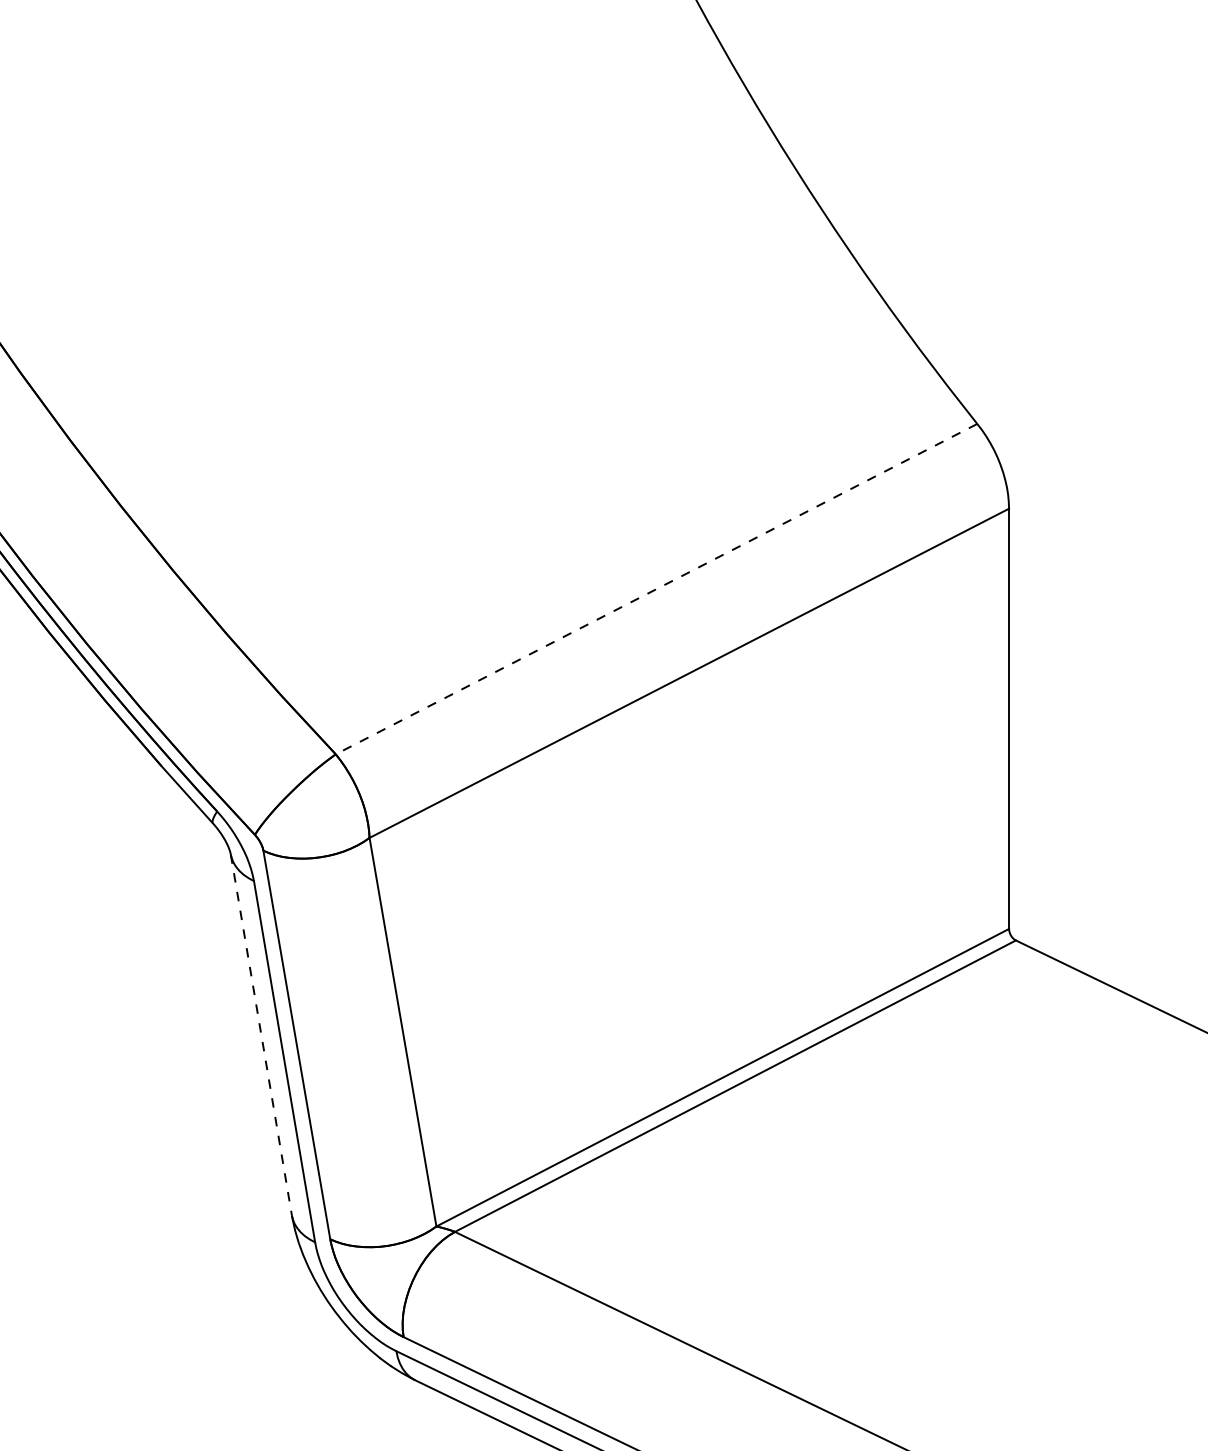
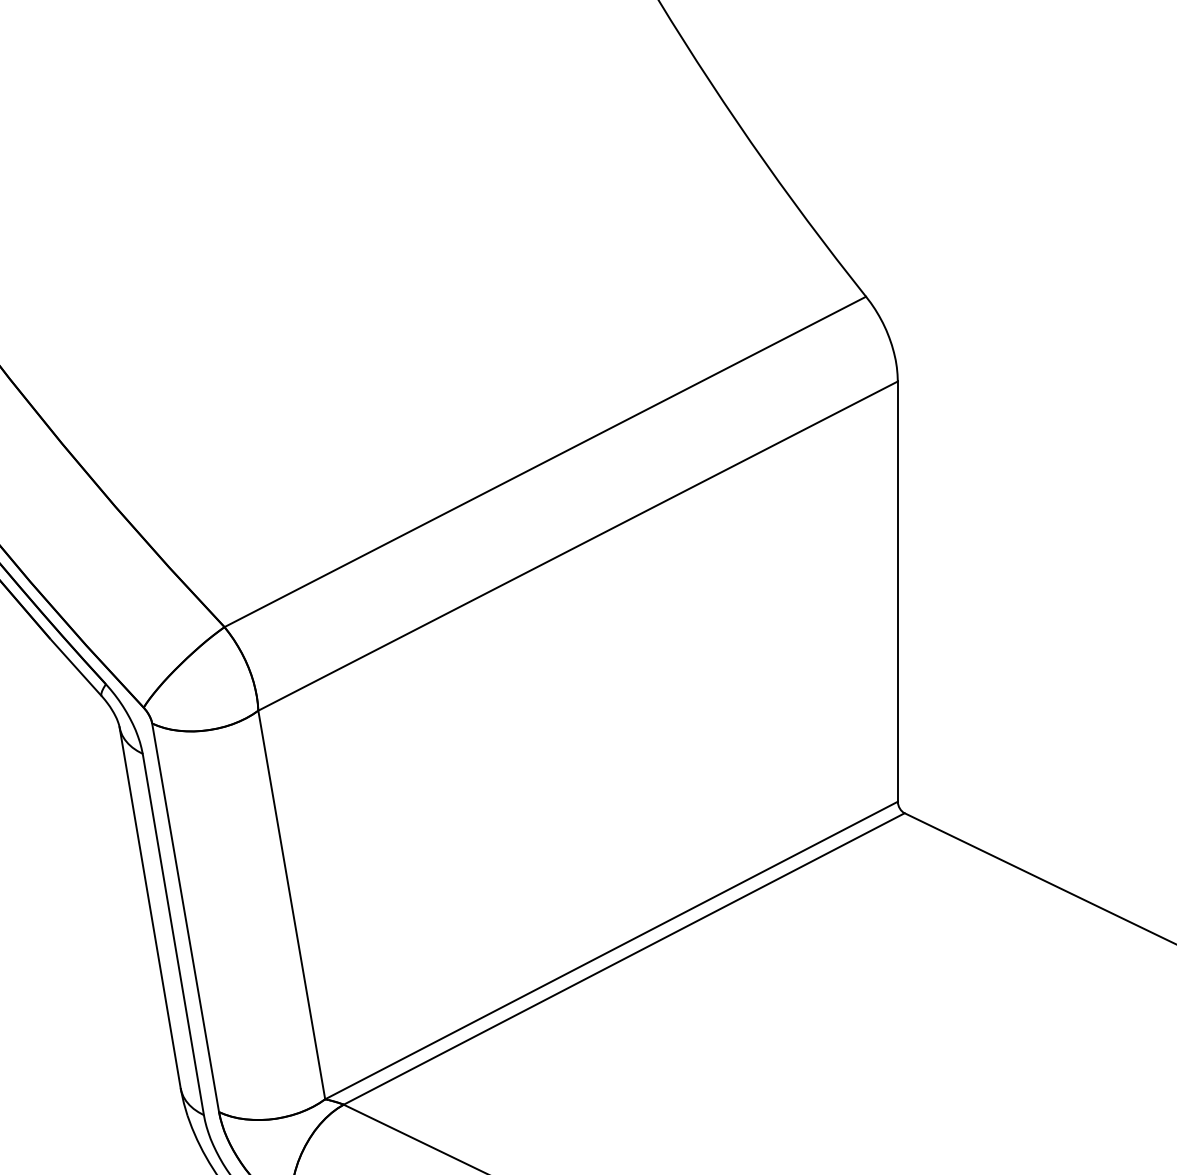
line: (656, 589) -> (545, 462), dashed -> solid
line: (261, 1035) -> (150, 908), dashed -> solid

